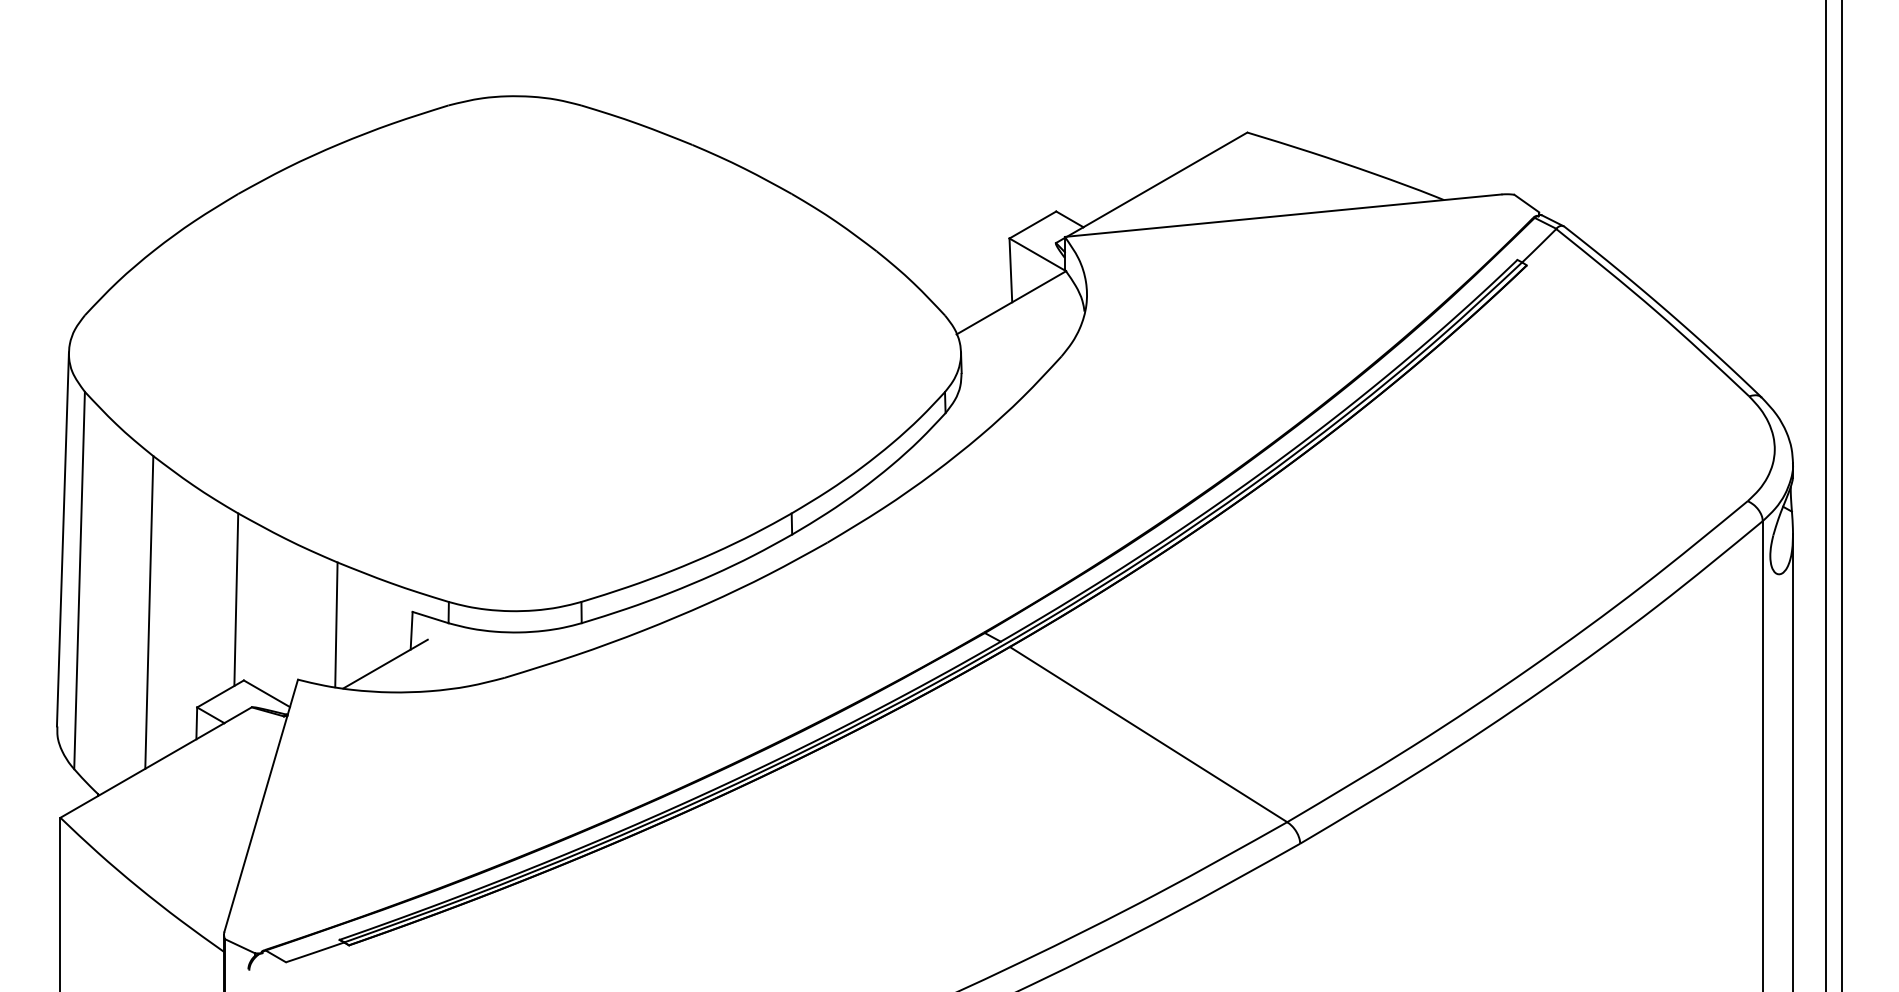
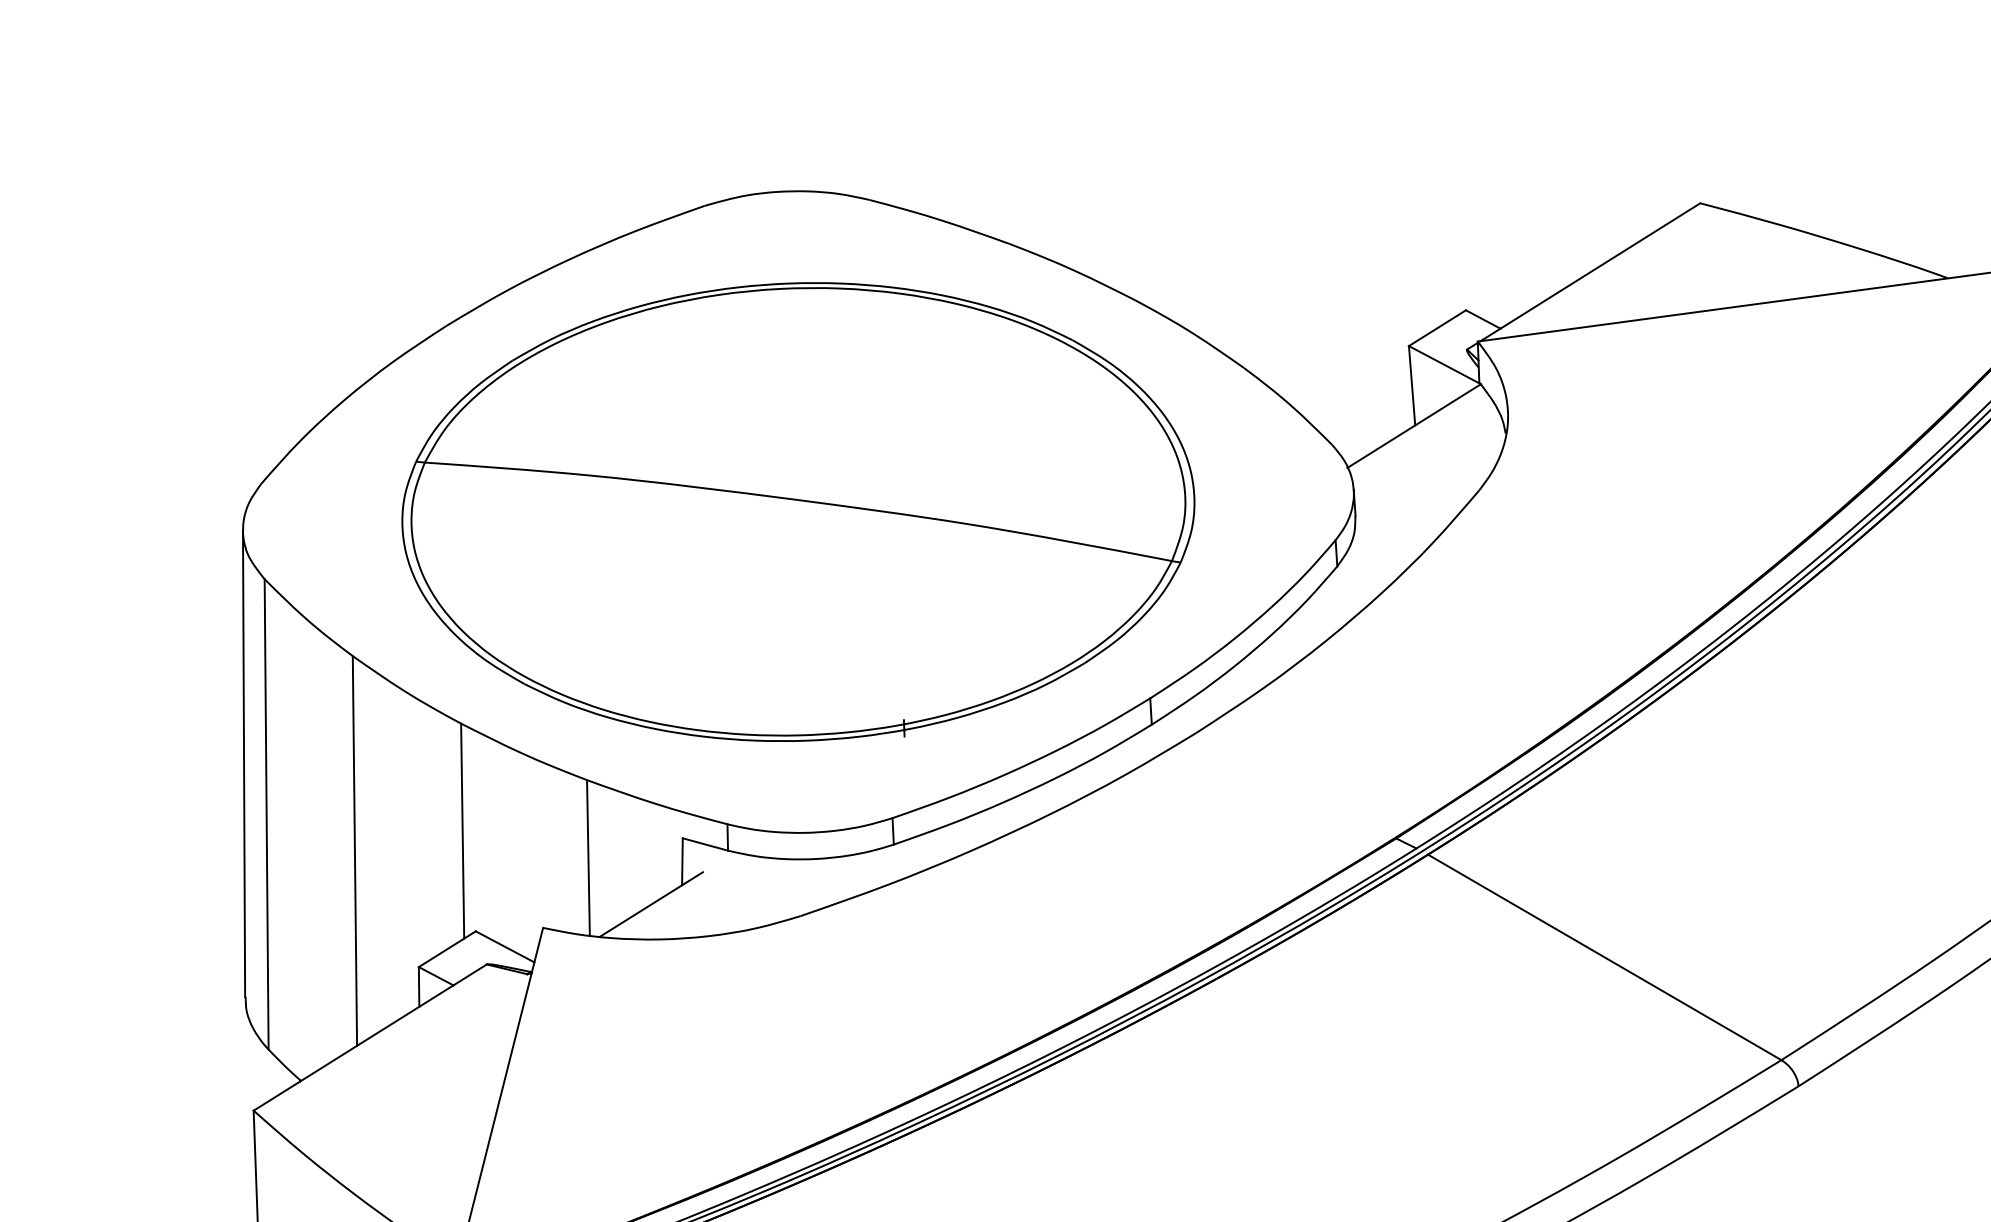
part: (514, 353) -> (797, 511), added

